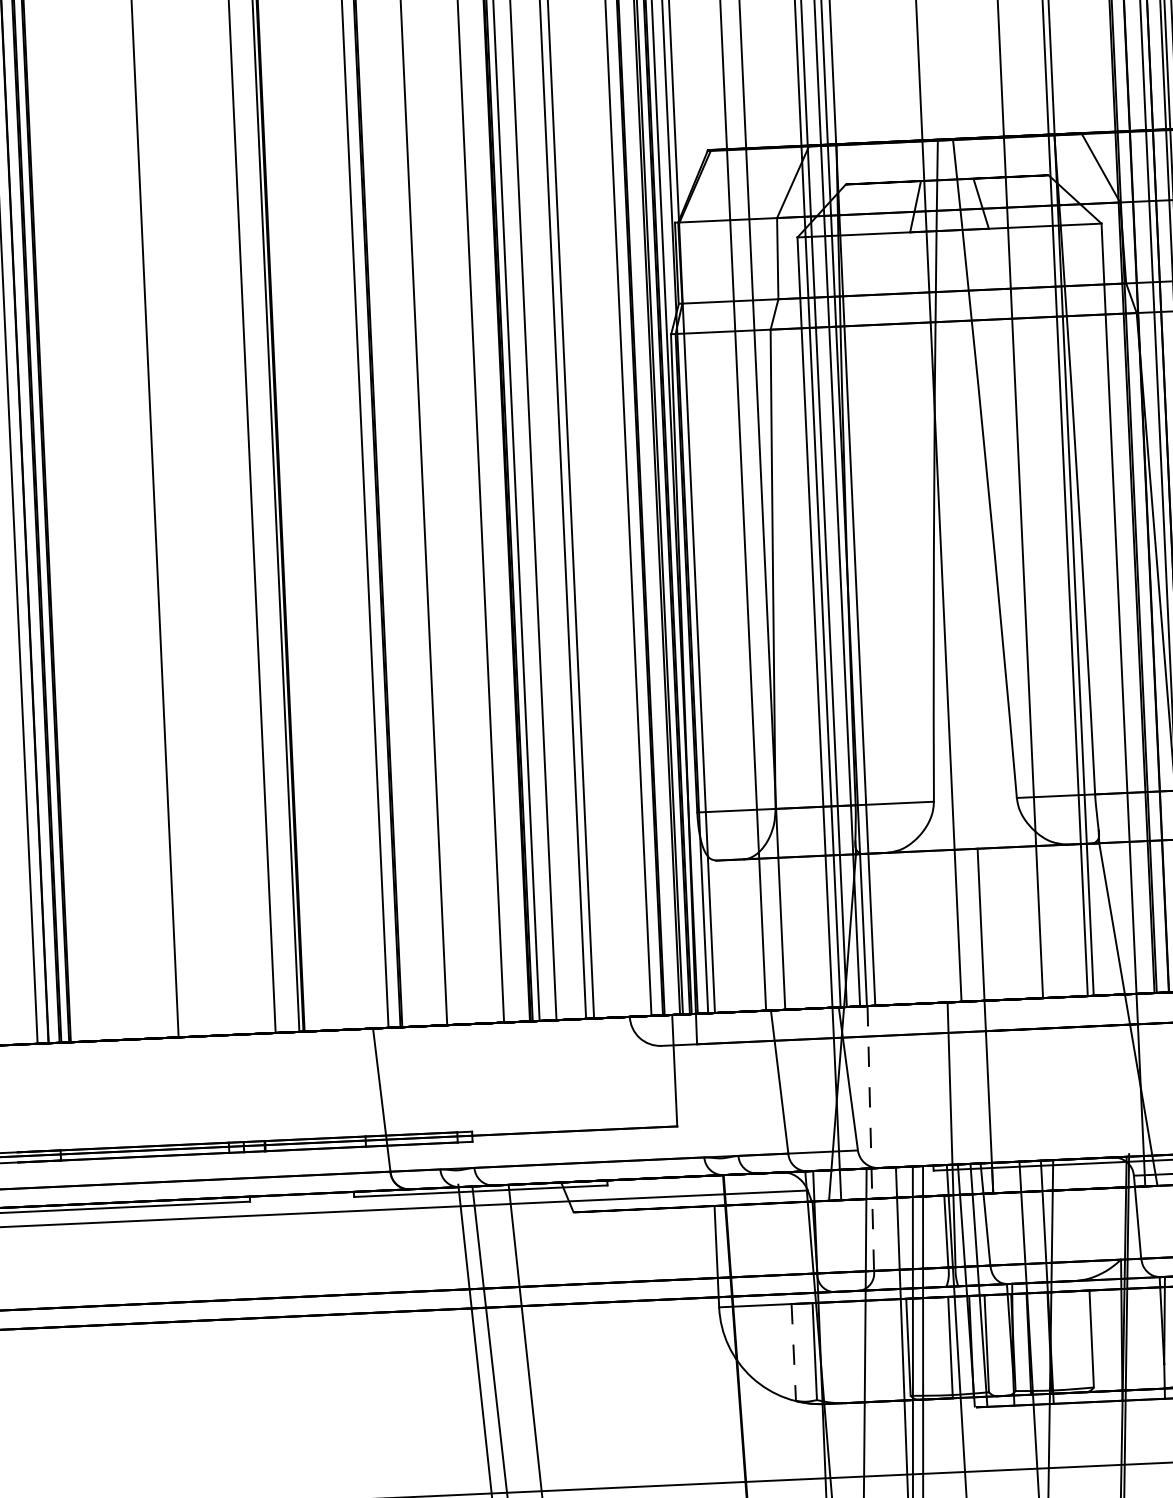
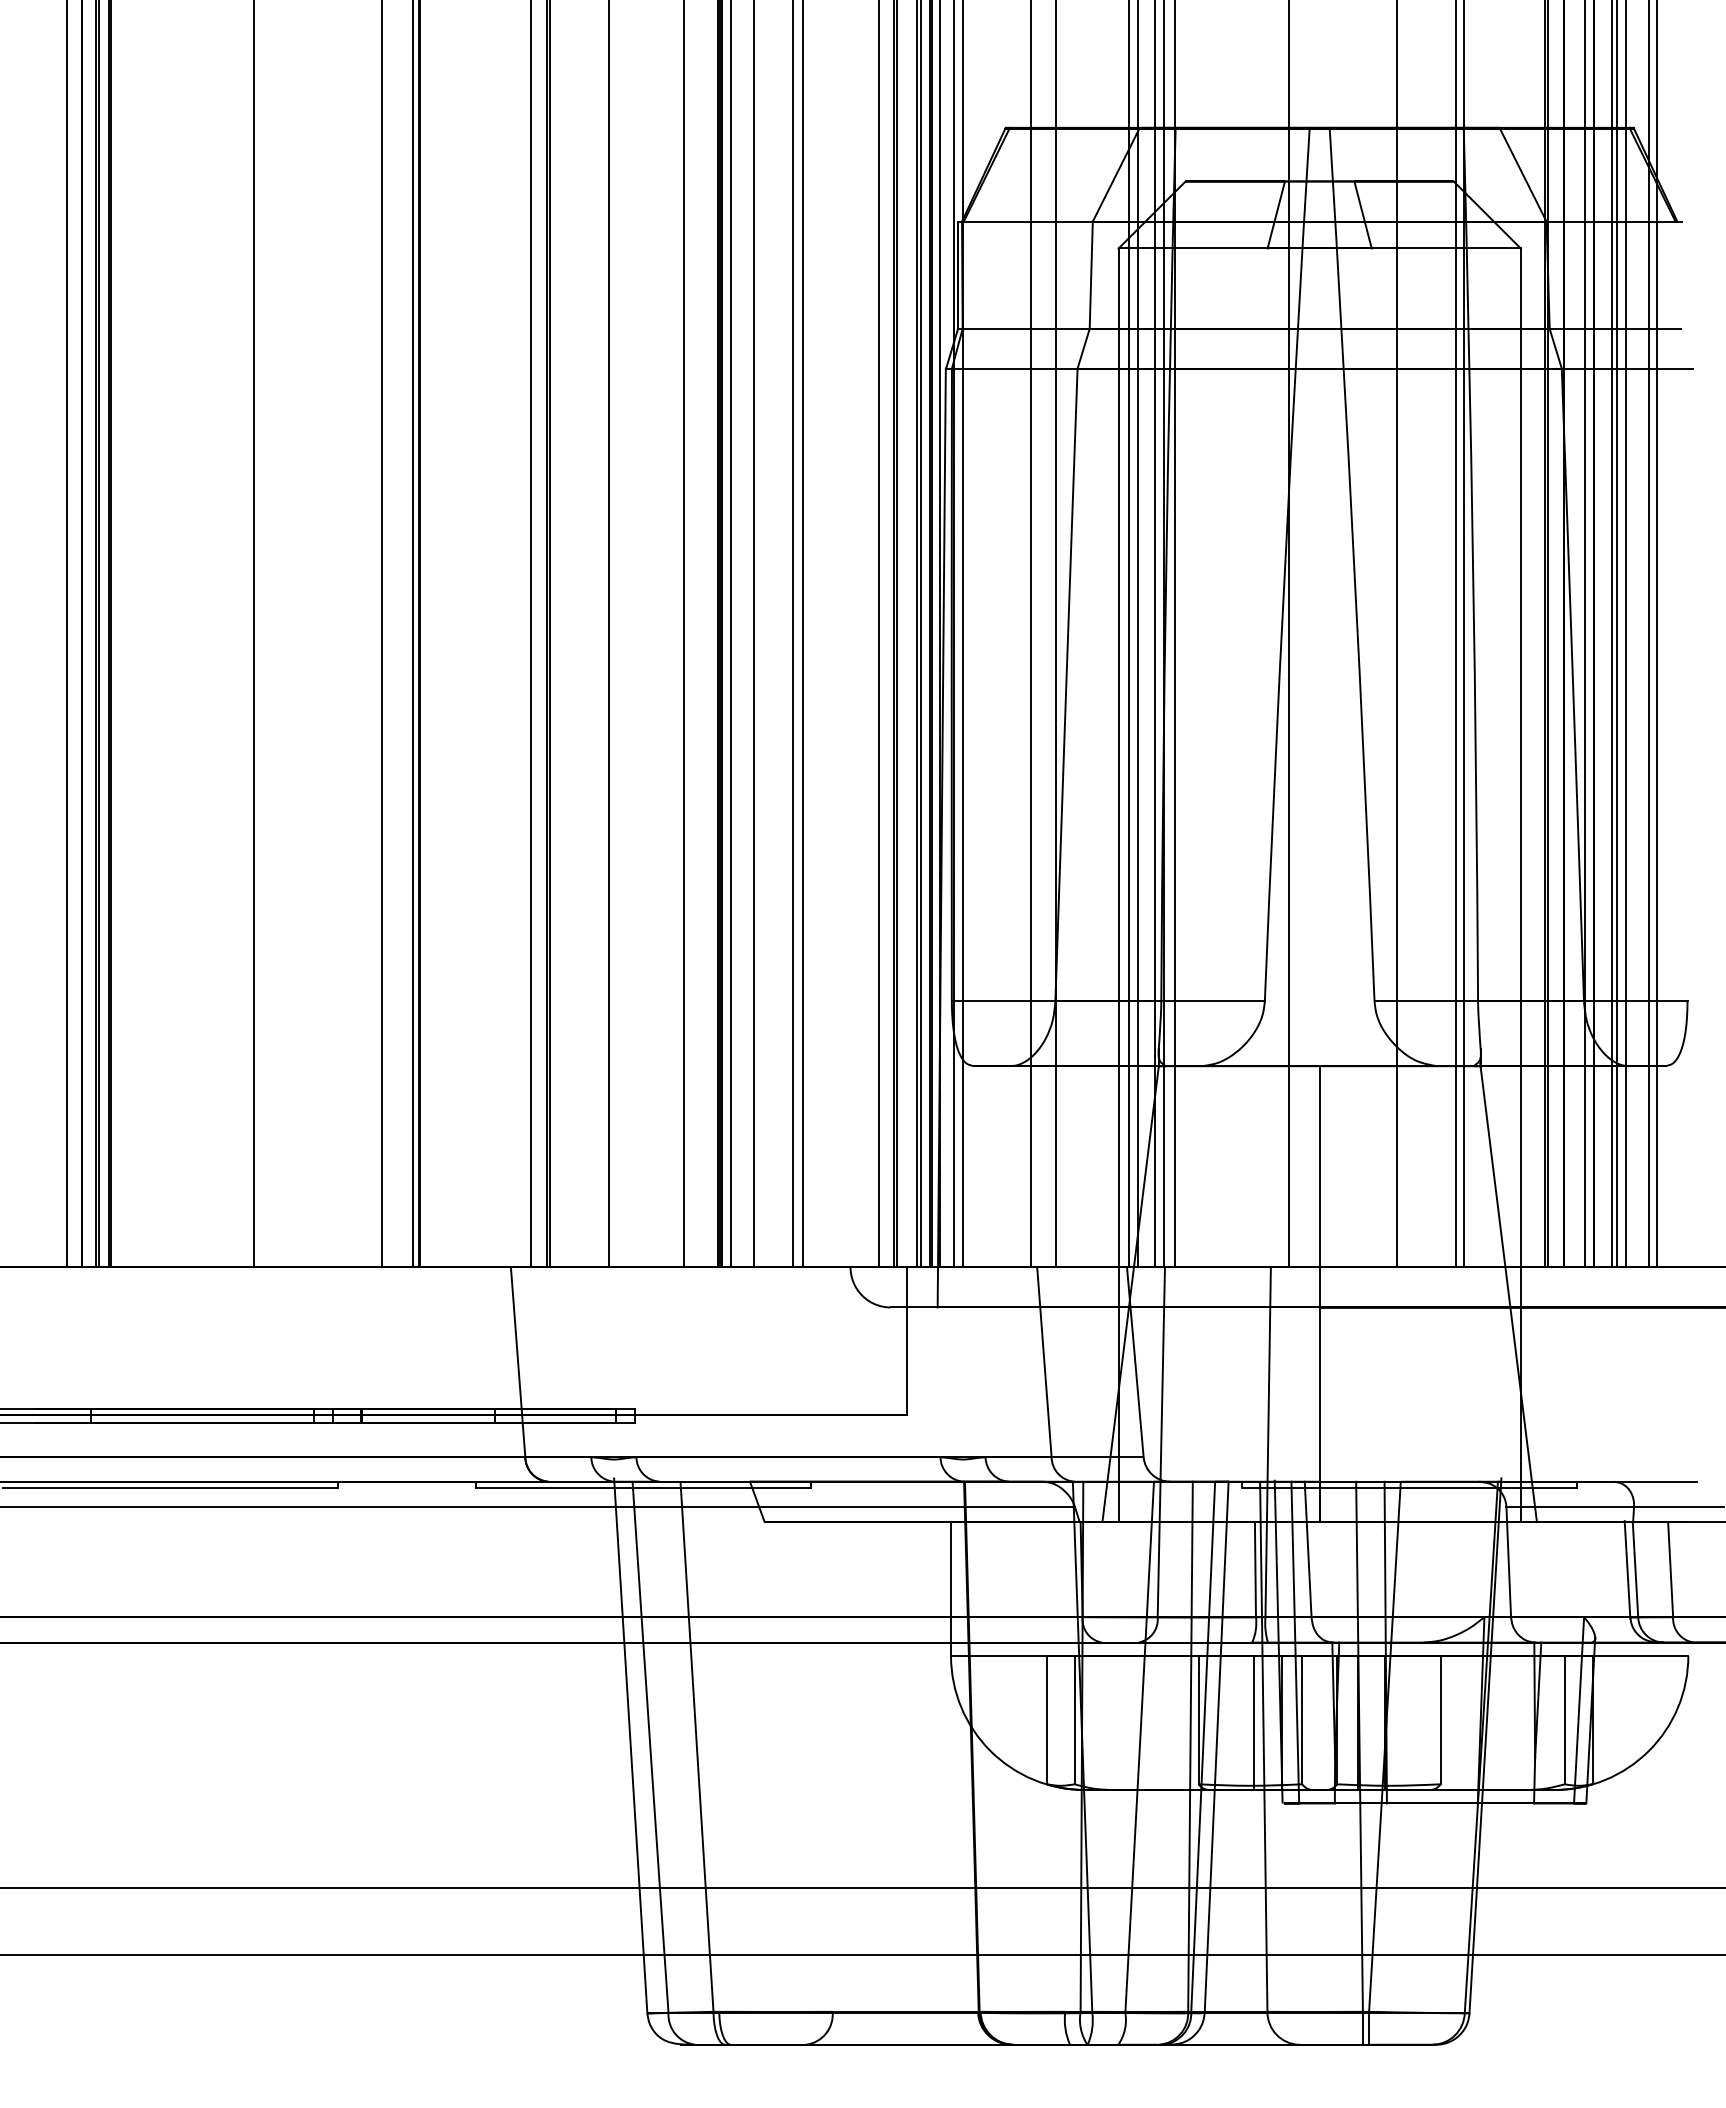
line: (870, 1138) -> (1161, 1442), dashed -> solid
line: (793, 1352) -> (1046, 1720), dashed -> solid

